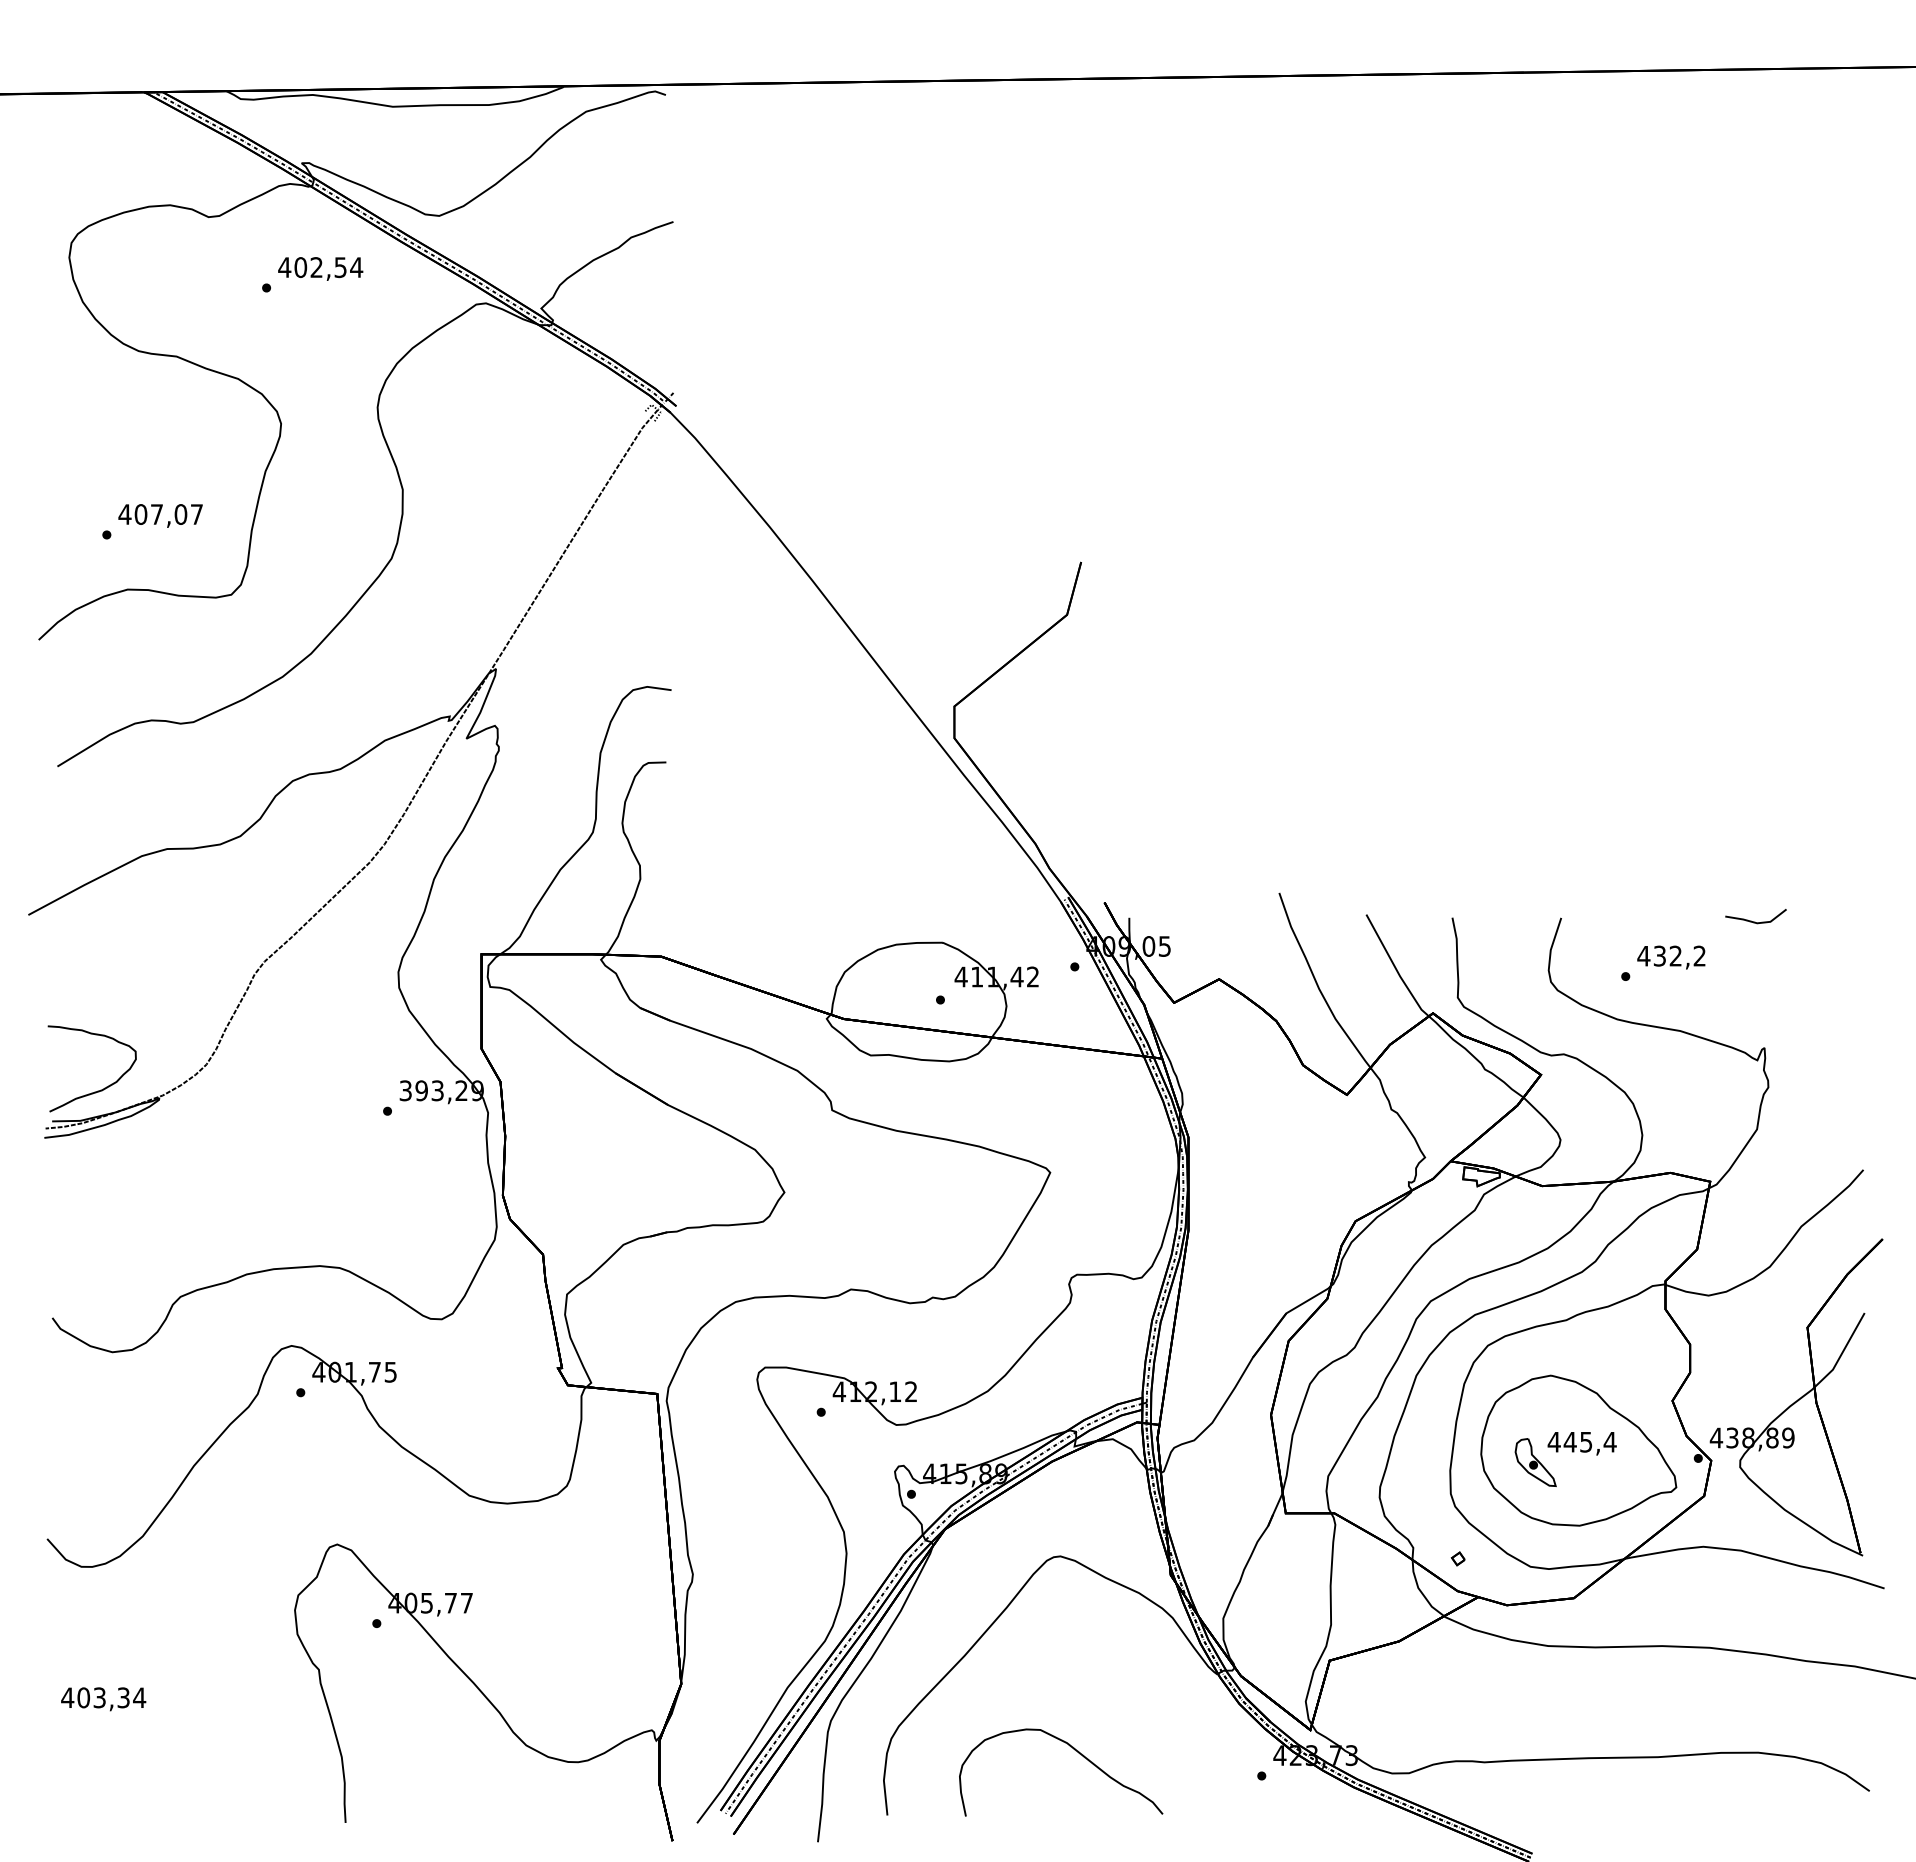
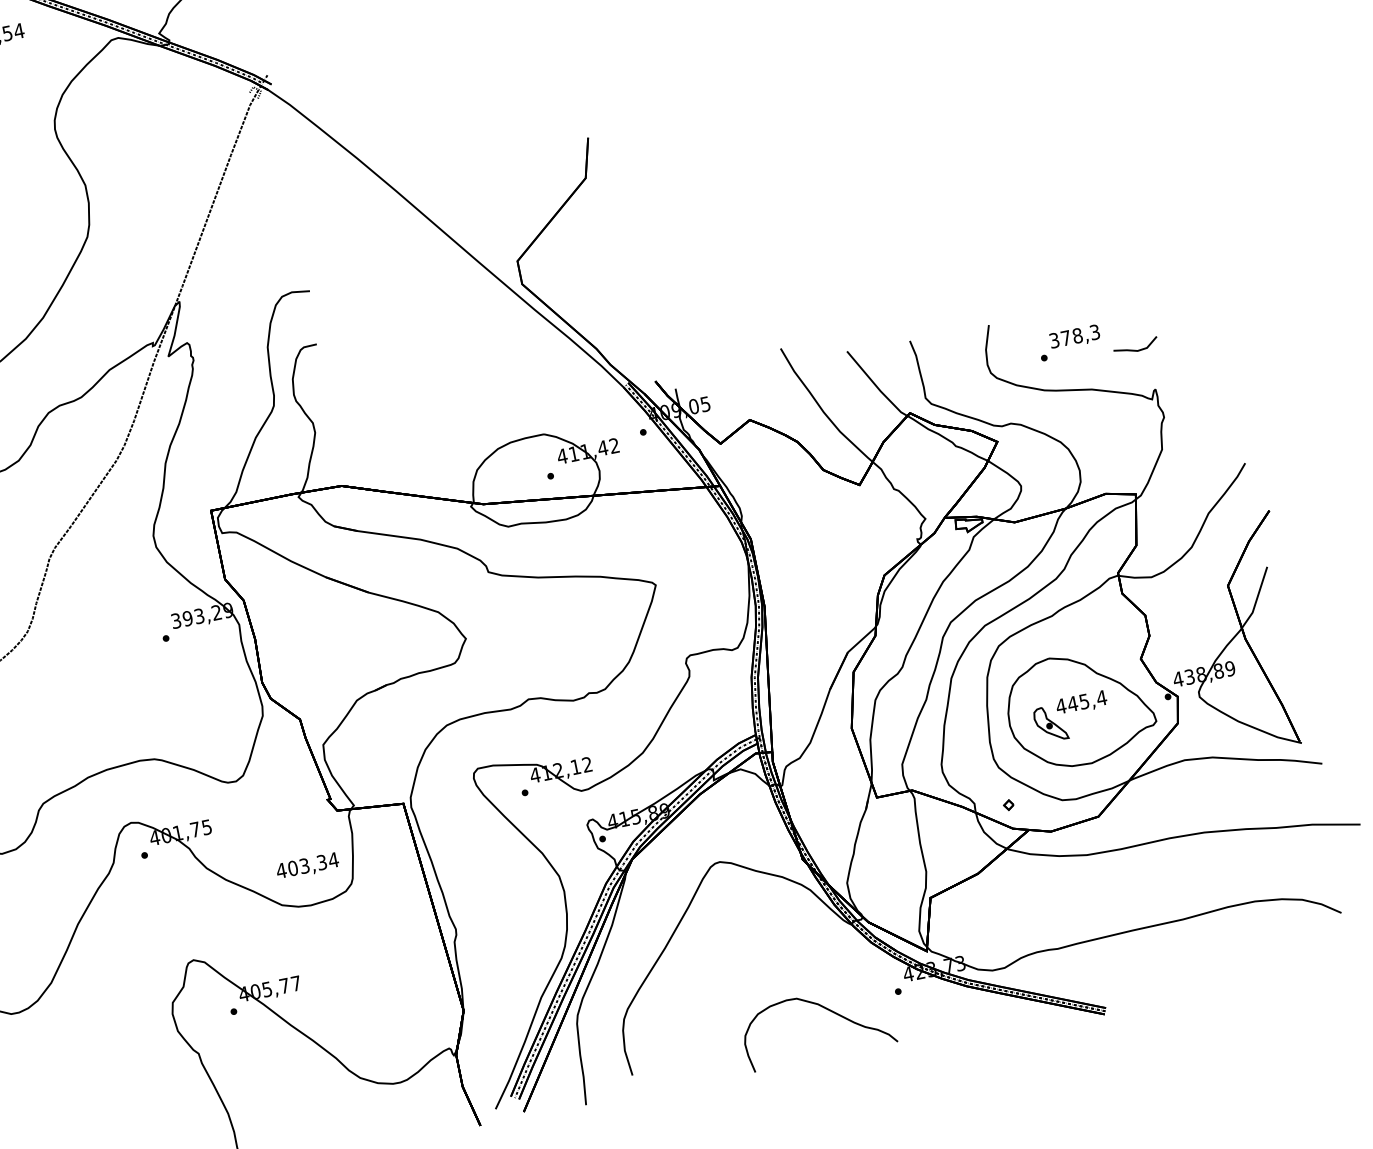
line: (1755, 921) -> (1136, 349), moved
text: (1671, 955) -> (1074, 336), 432,2 -> 378,3
text: (103, 1699) -> (307, 866), moved
curve: (1079, 1754) -> (828, 1010), moved

